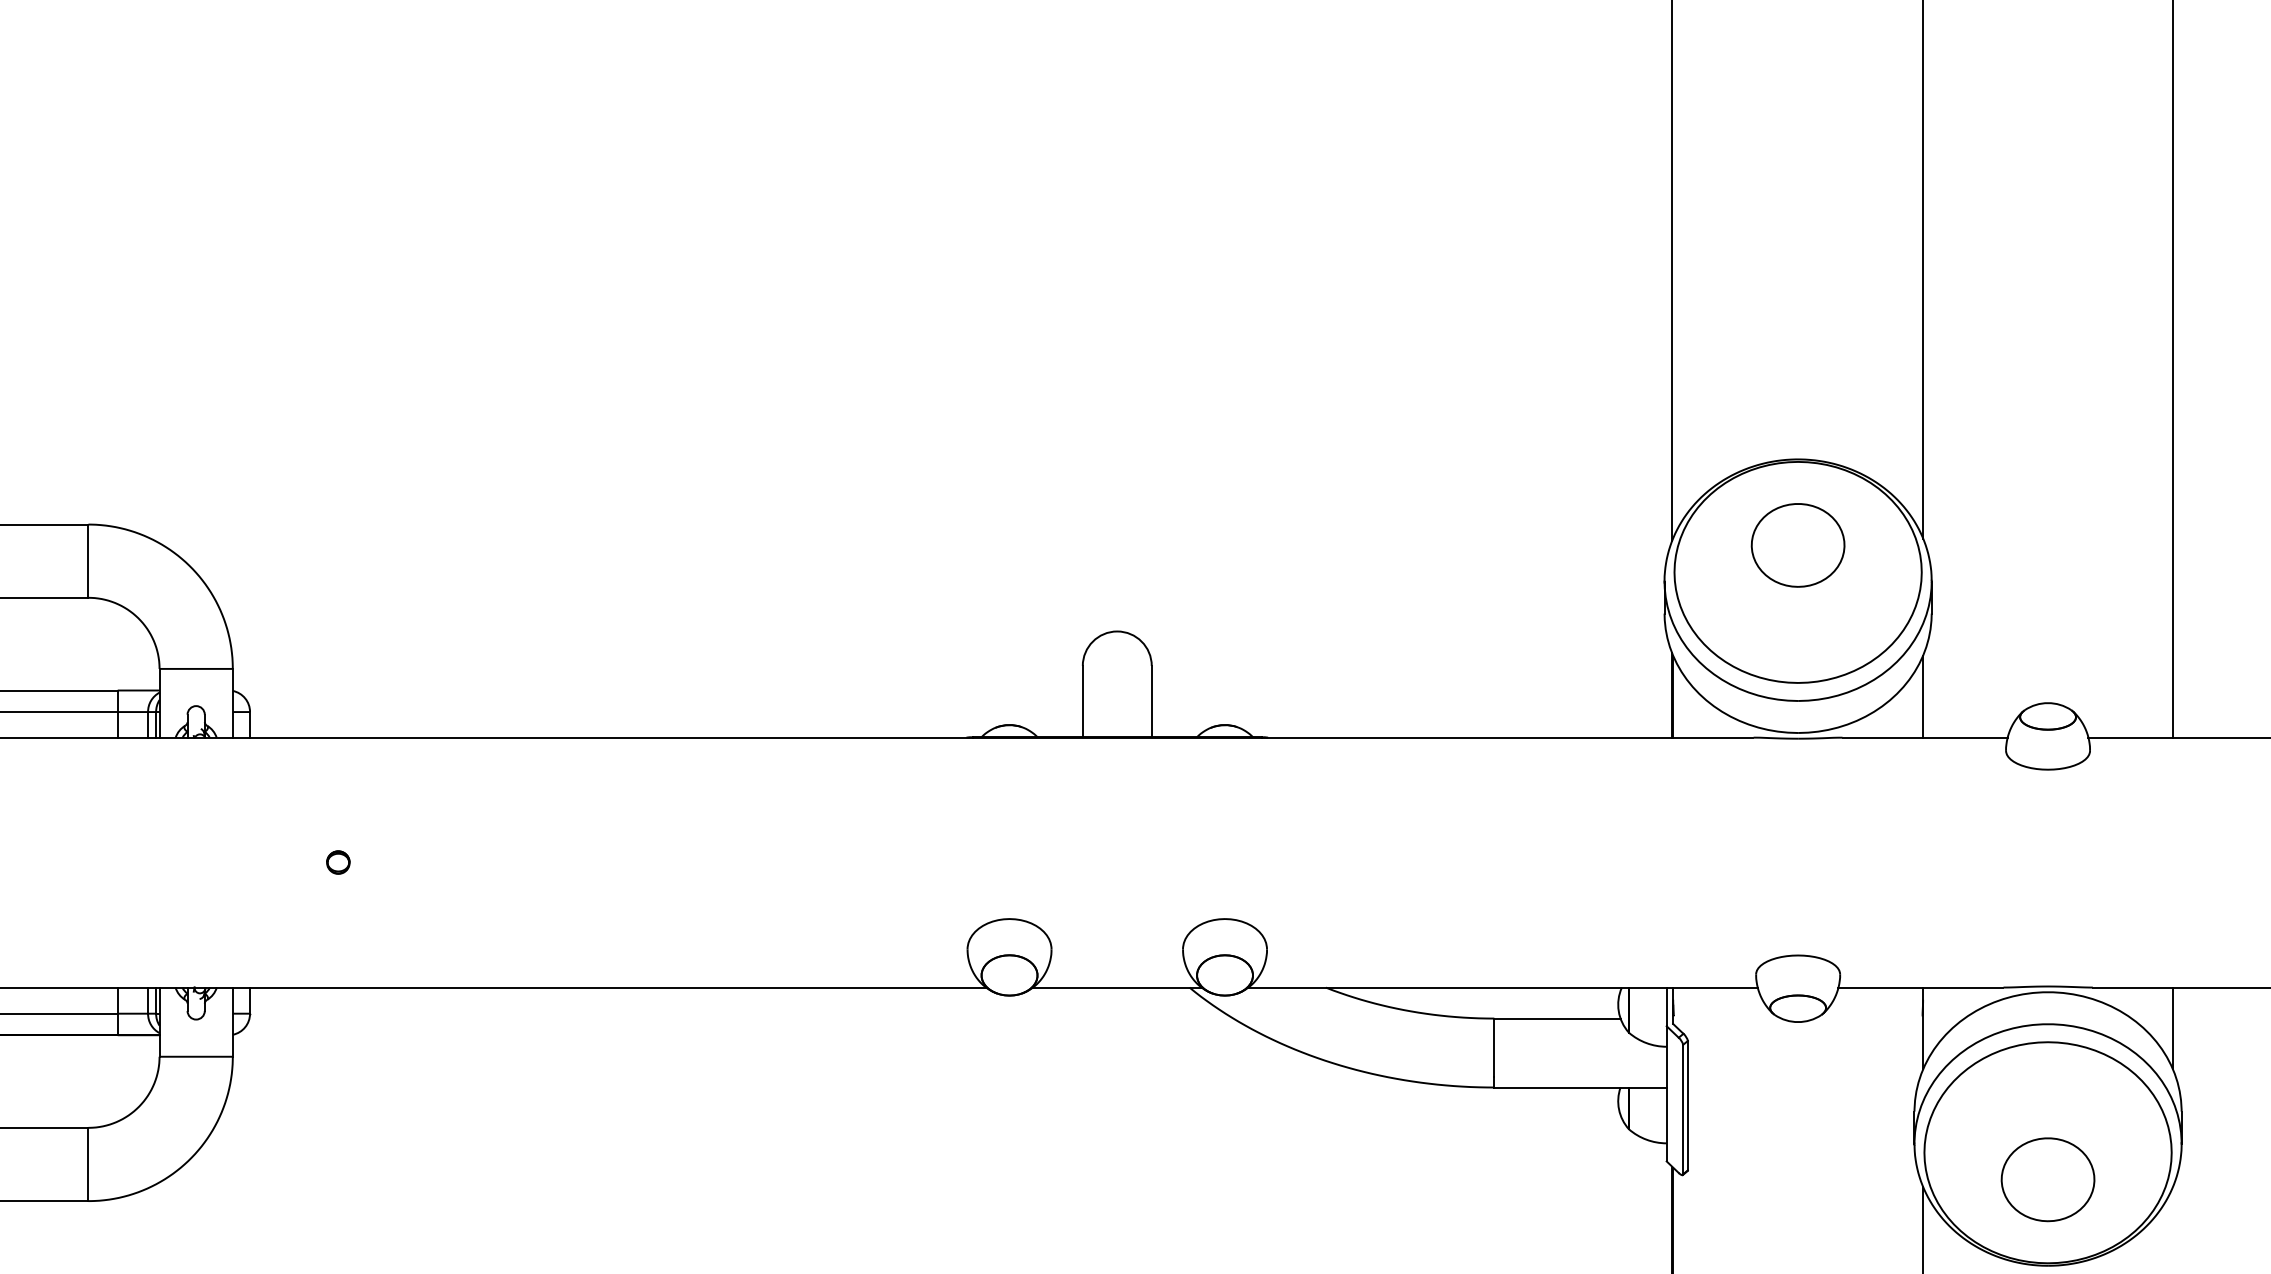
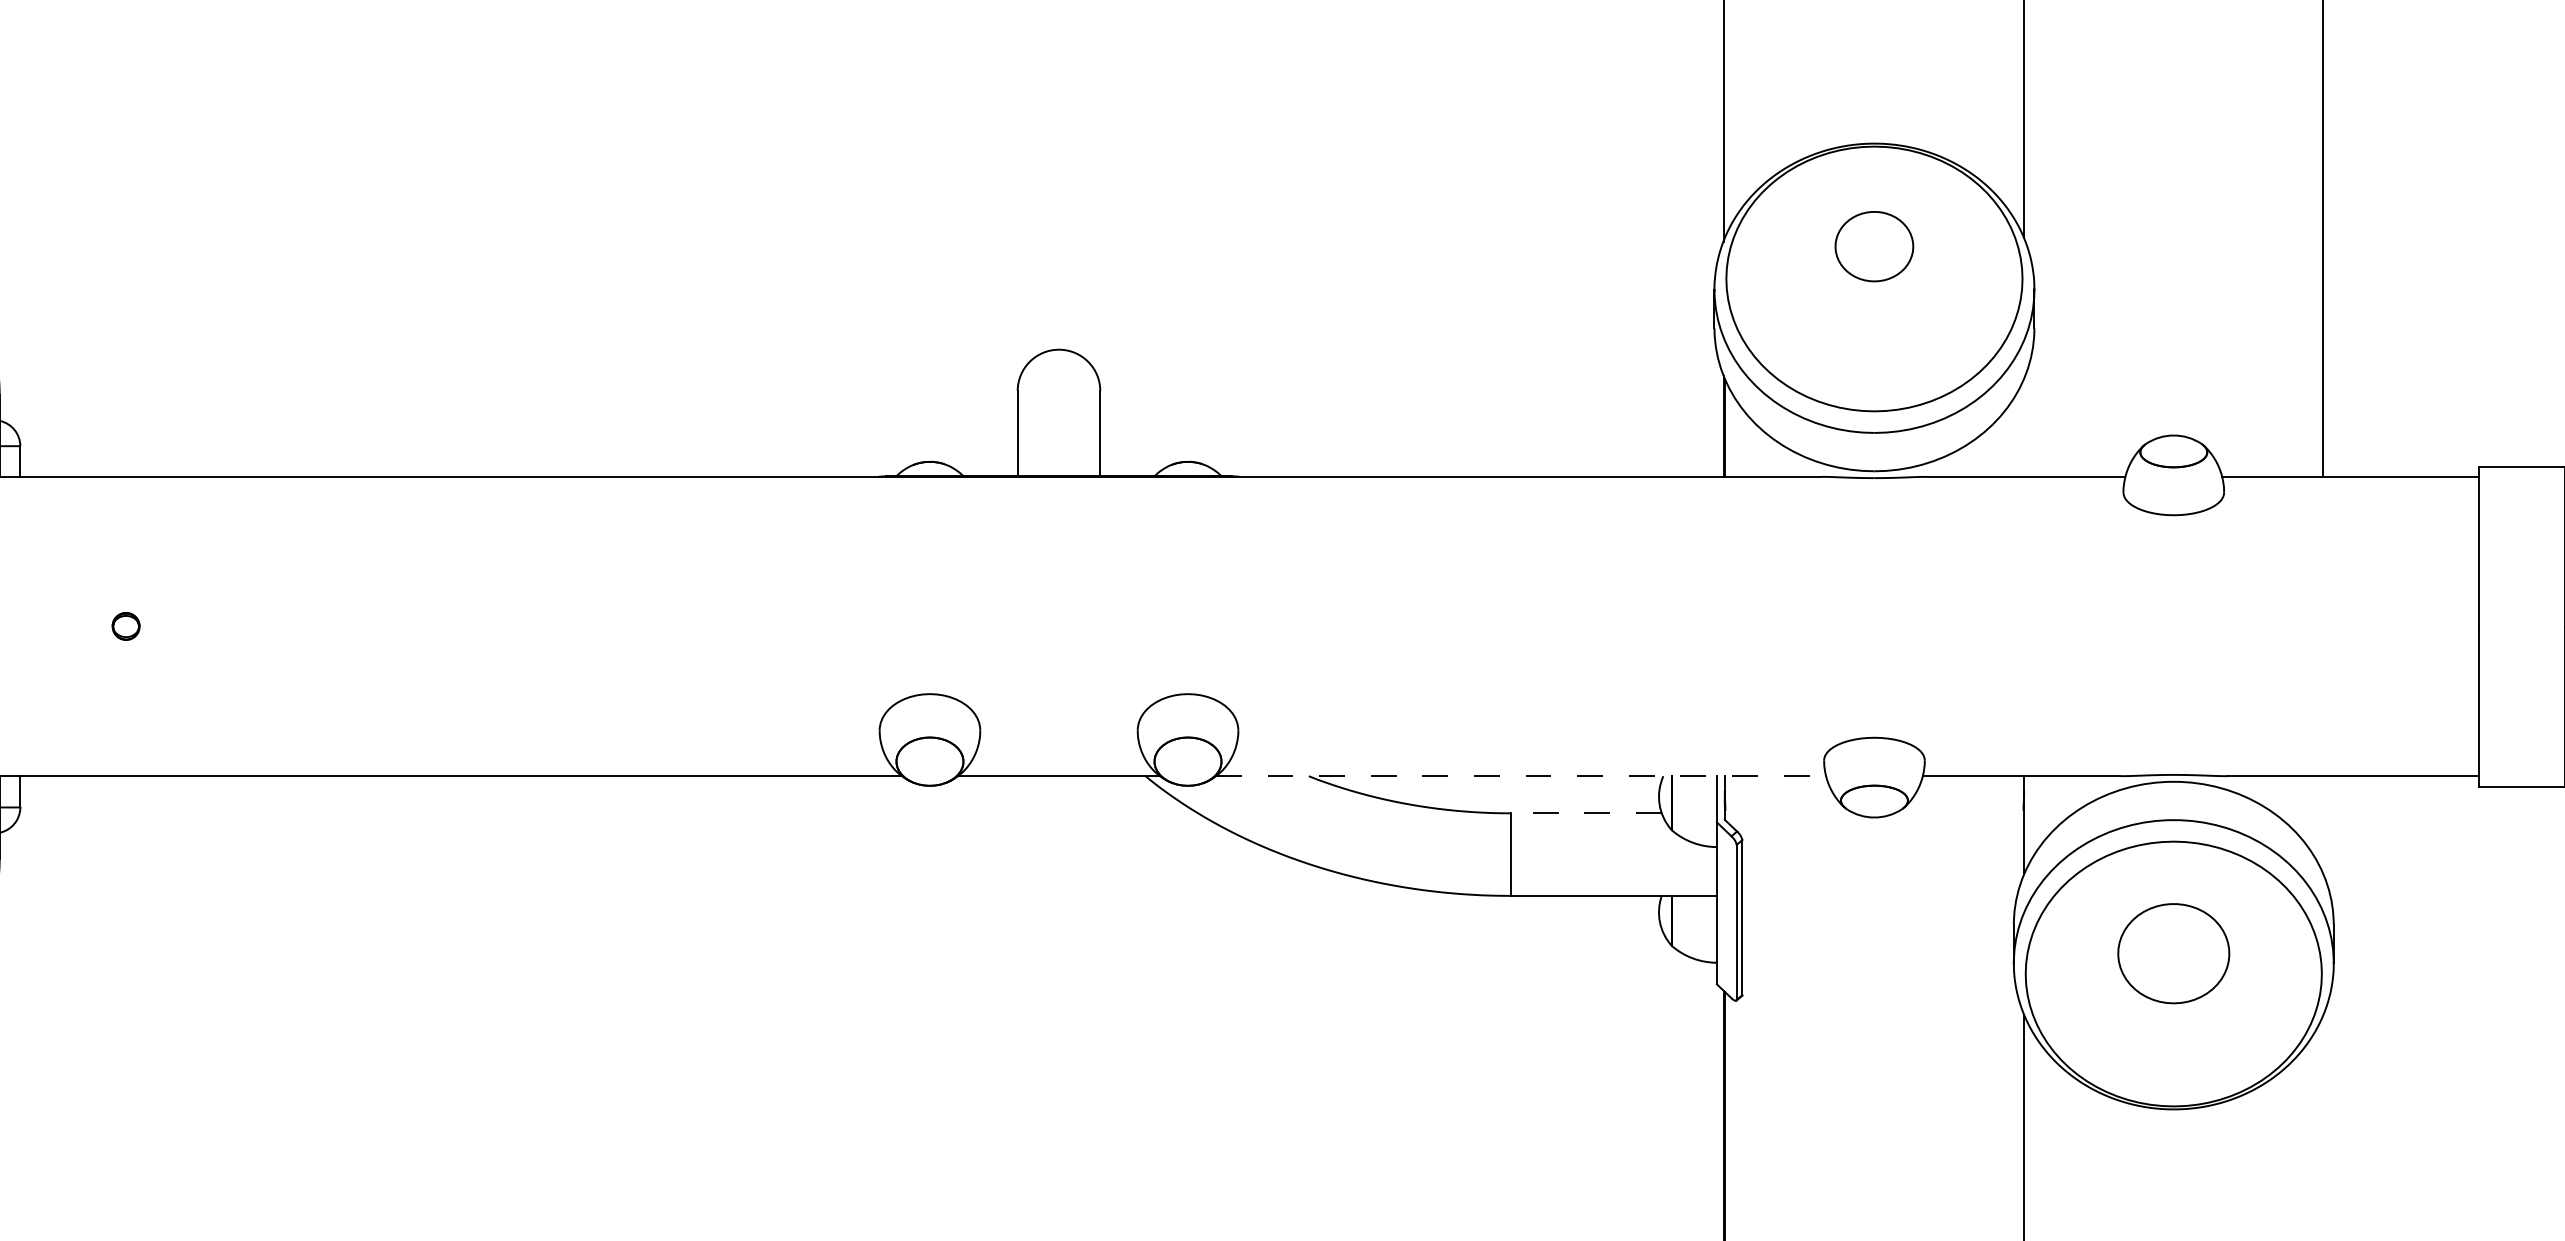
part: (1797, 545) -> (1873, 246), size x0.7
line: (1923, 696) -> (2024, 427), removed
line: (1503, 987) -> (1521, 776), solid -> dashed
line: (1556, 1018) -> (1585, 813), solid -> dashed
line: (2173, 1028) -> (2324, 825), removed
part: (2047, 1179) -> (2173, 953), moved

